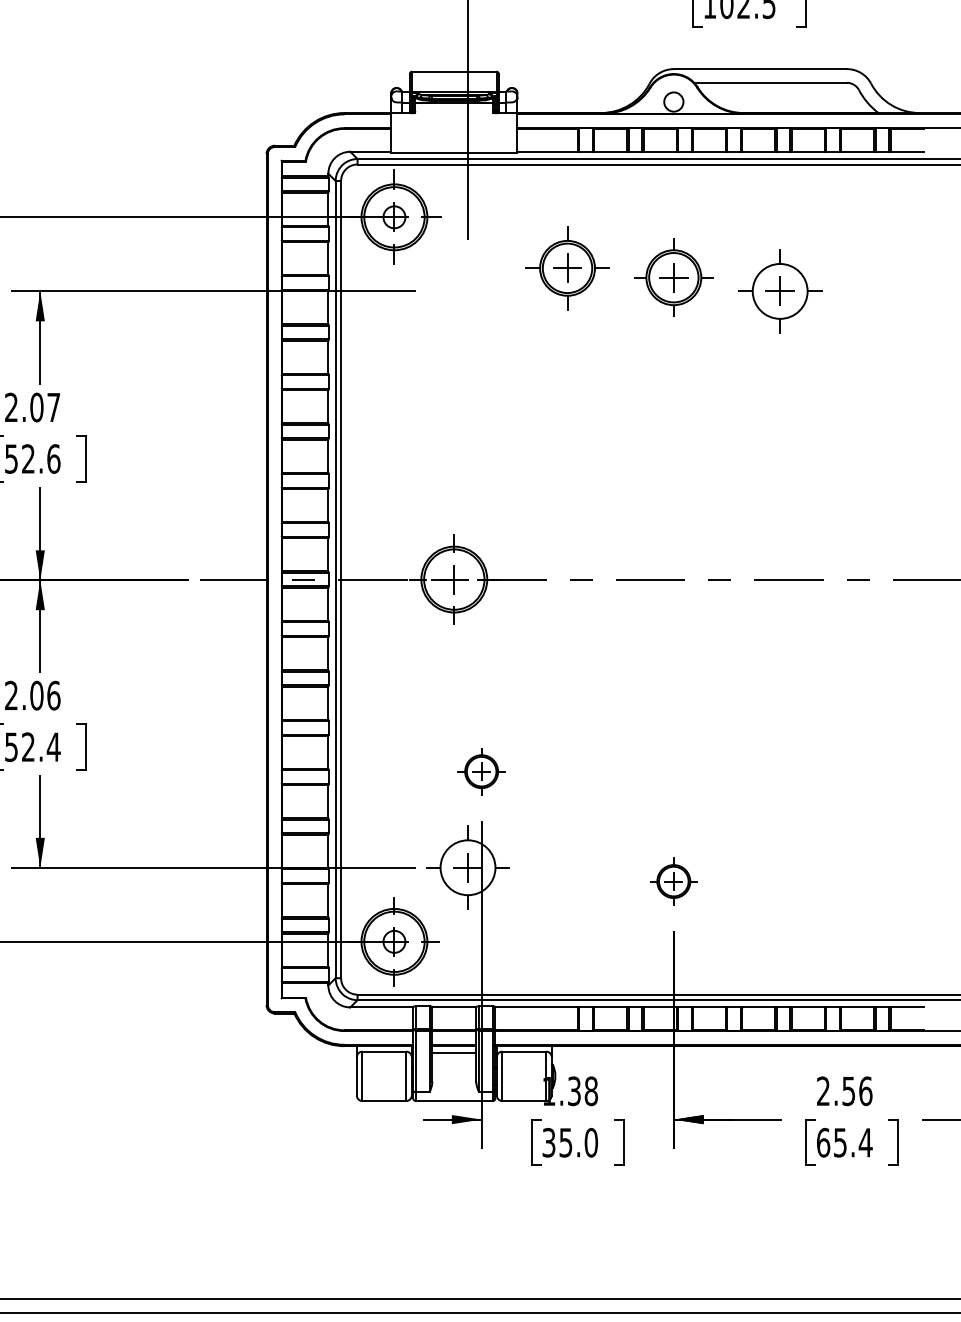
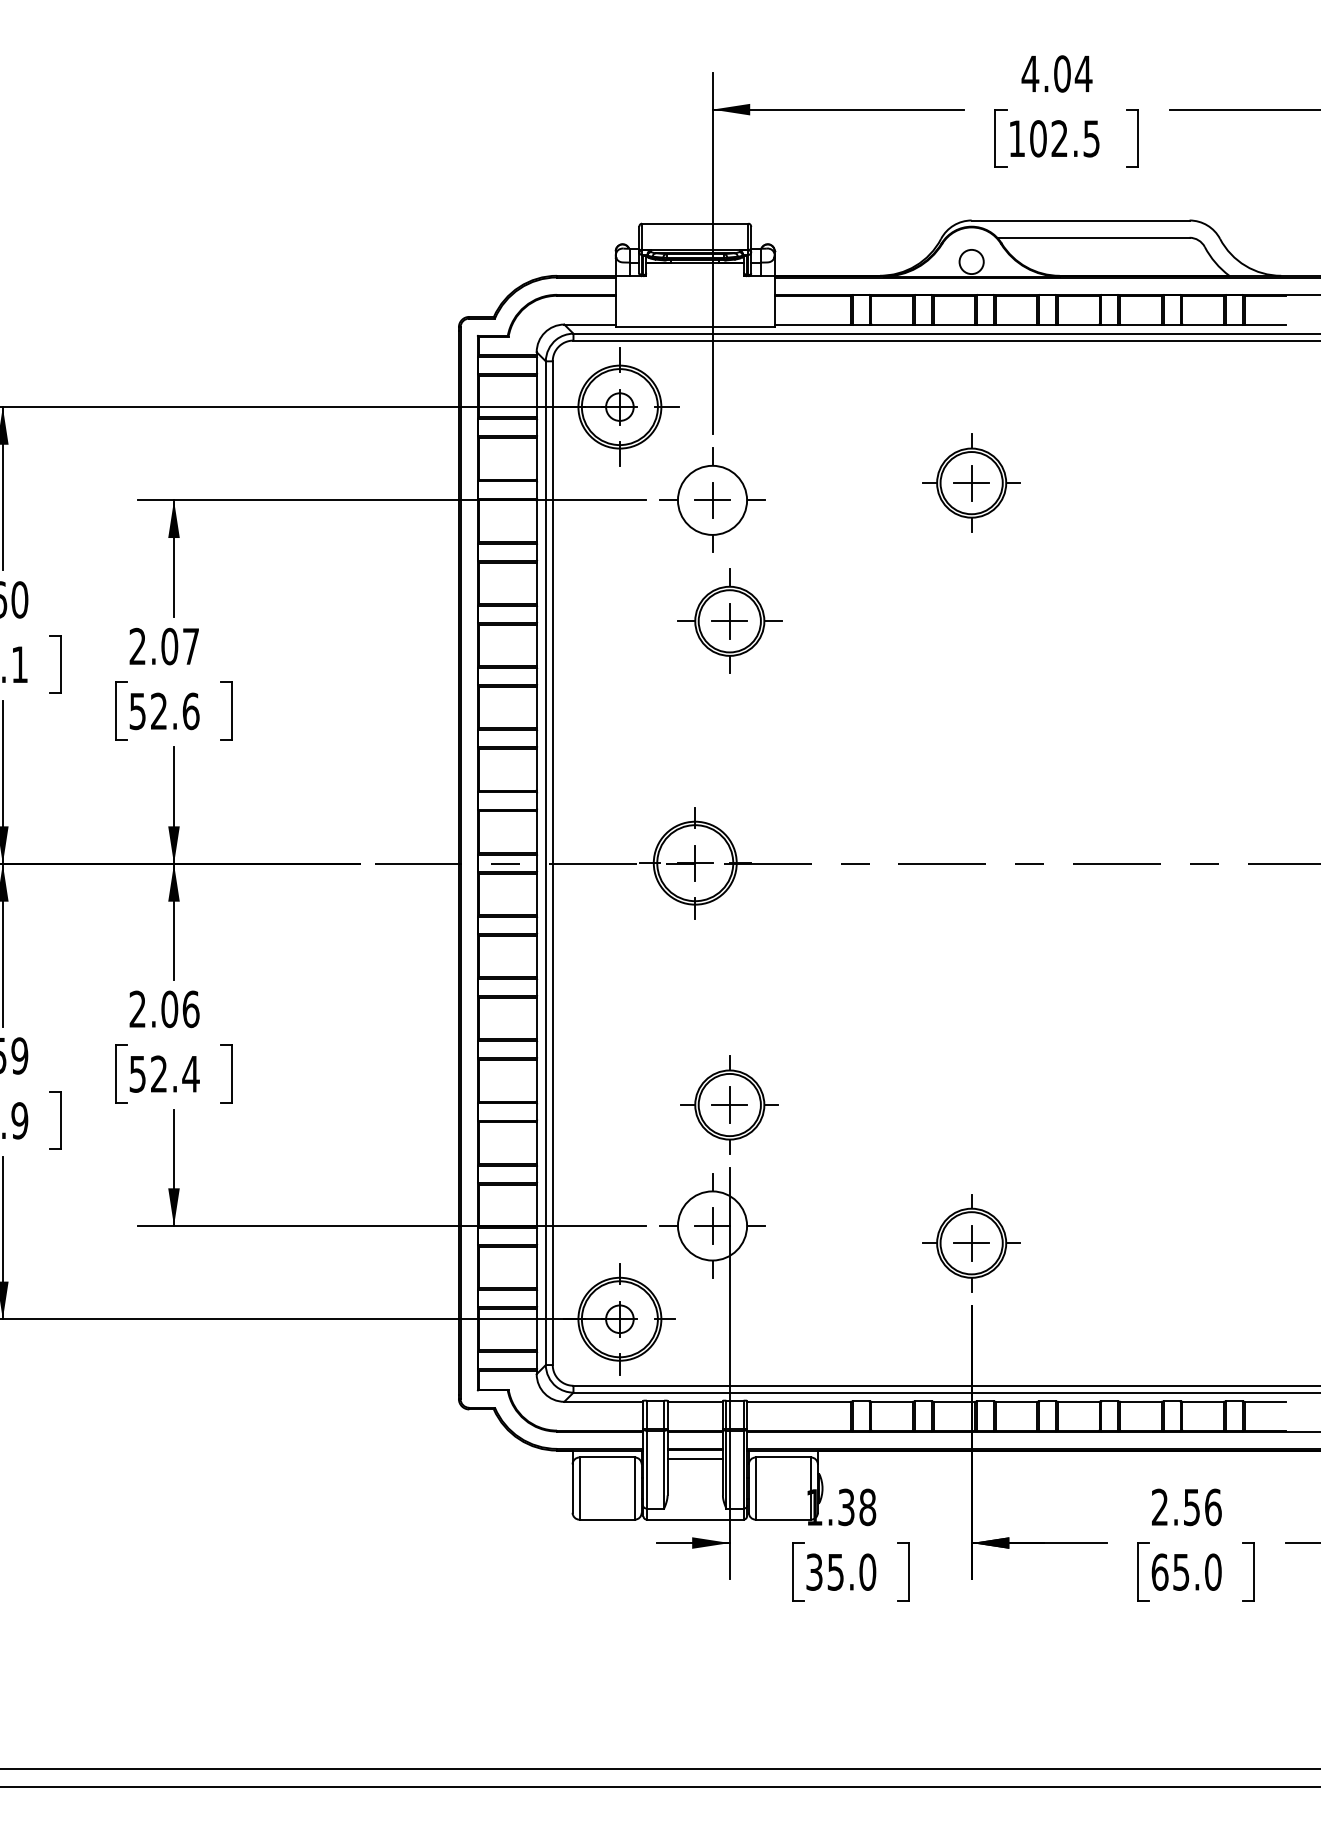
part: (567, 267) -> (729, 620), moved
part: (780, 290) -> (712, 499), moved
part: (481, 771) -> (729, 1104), size x1.67
part: (673, 881) -> (971, 1243), size x1.67
text: (865, 1142) -> (1213, 1571), 65.4 -> 65.0

